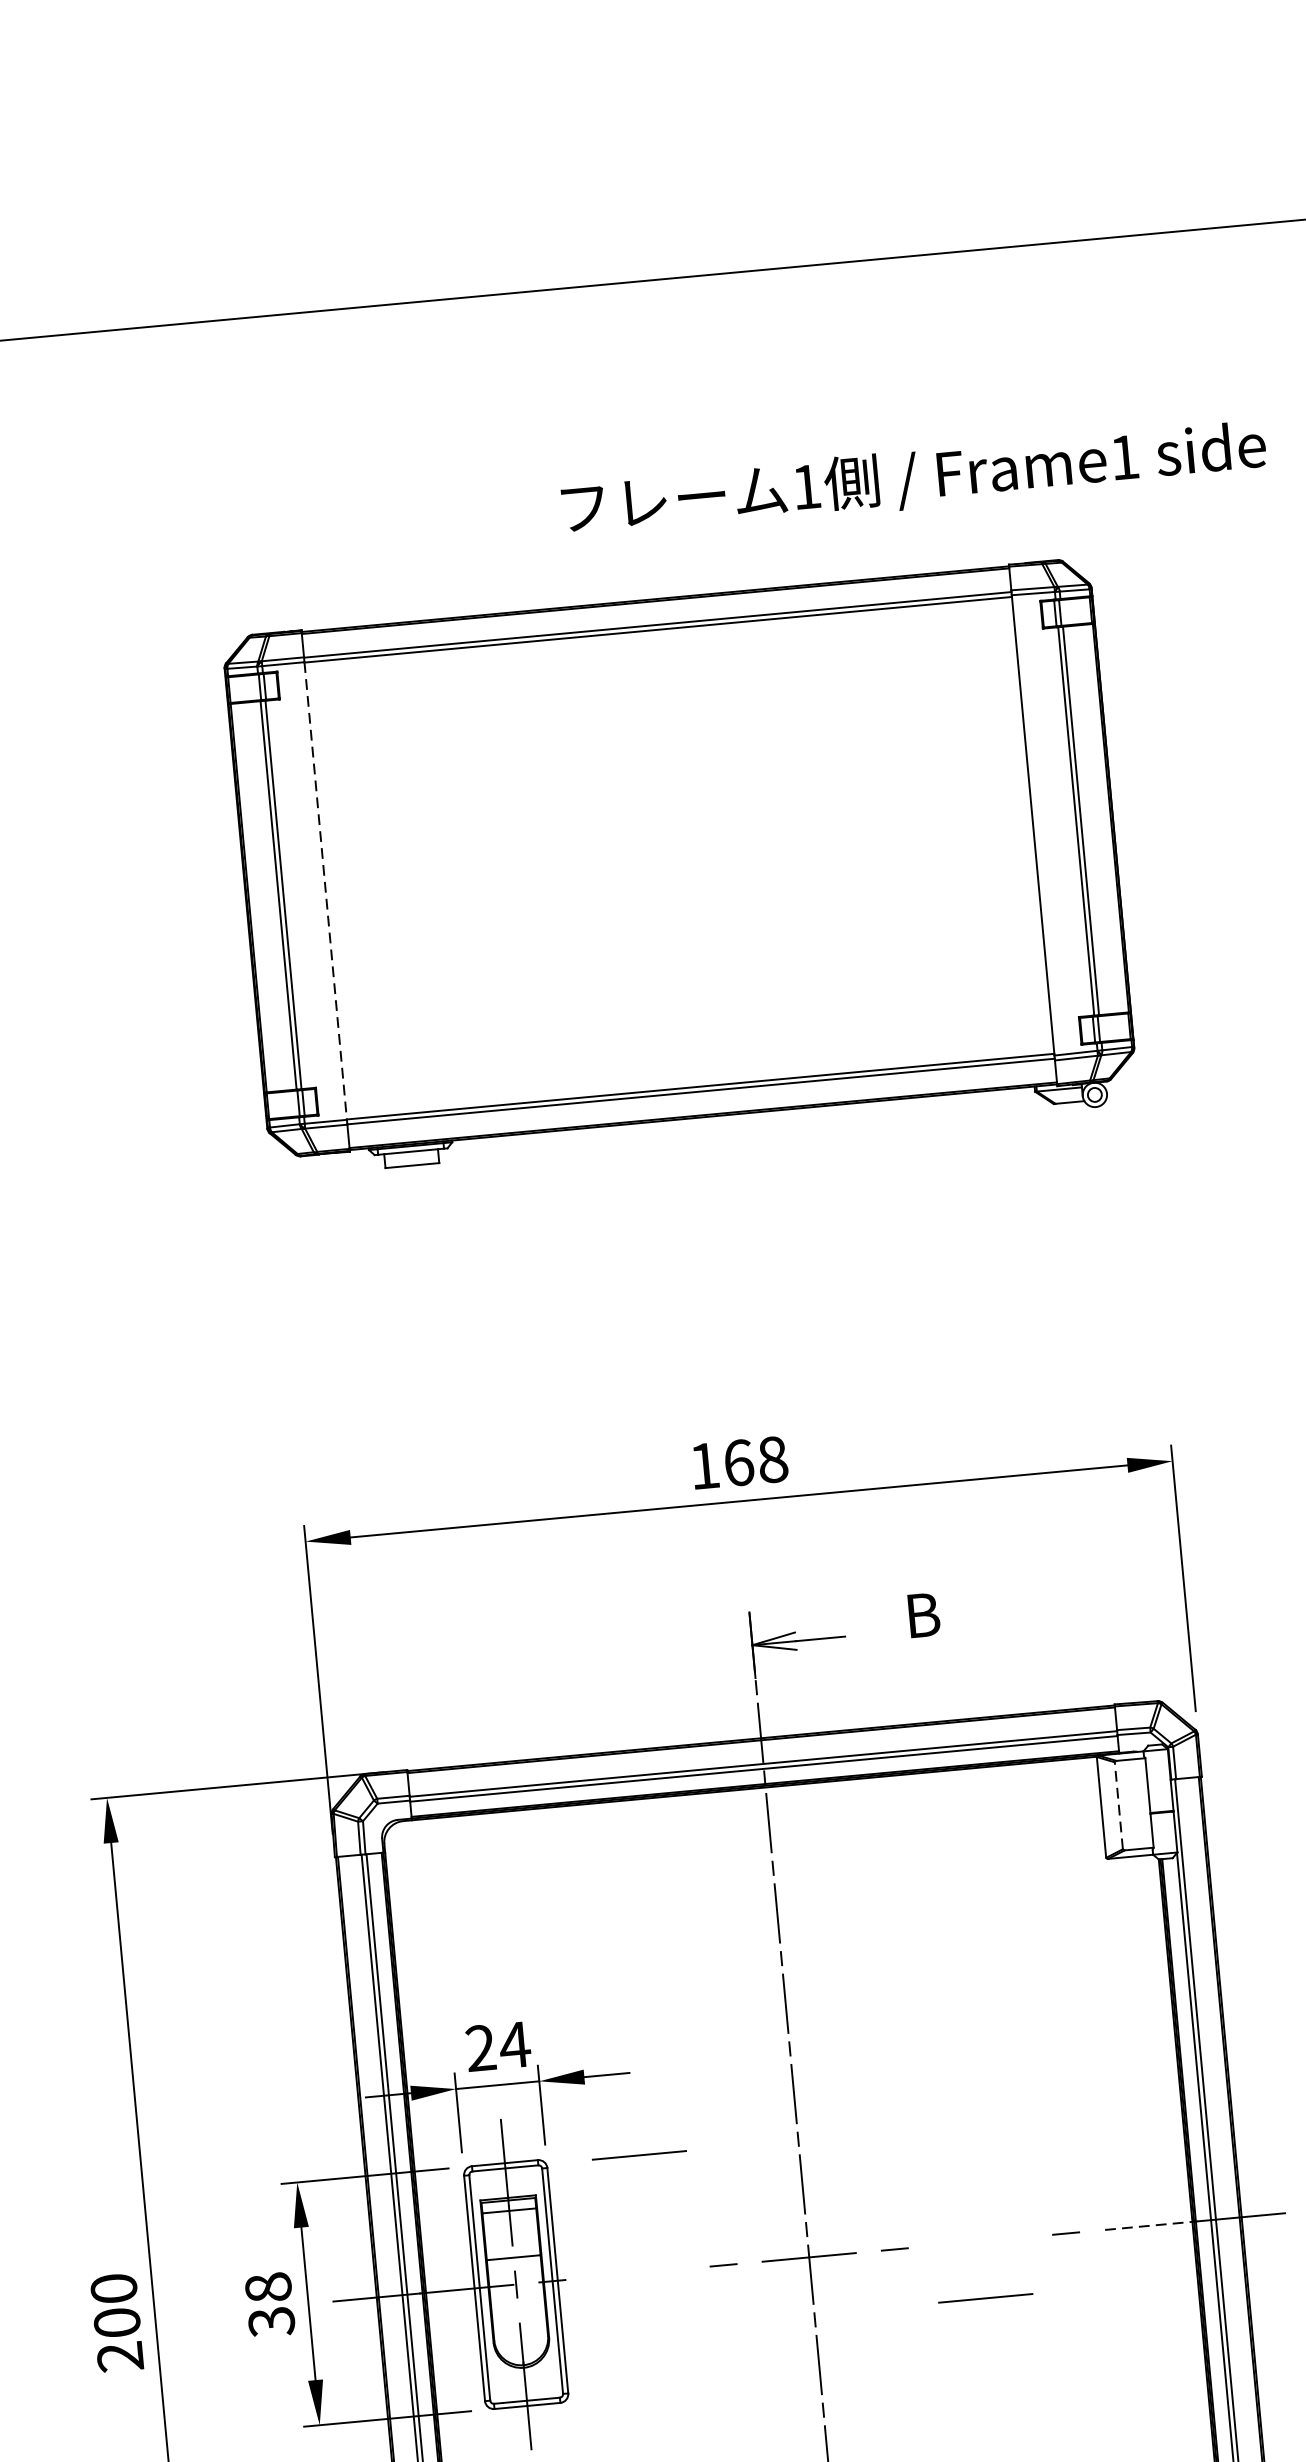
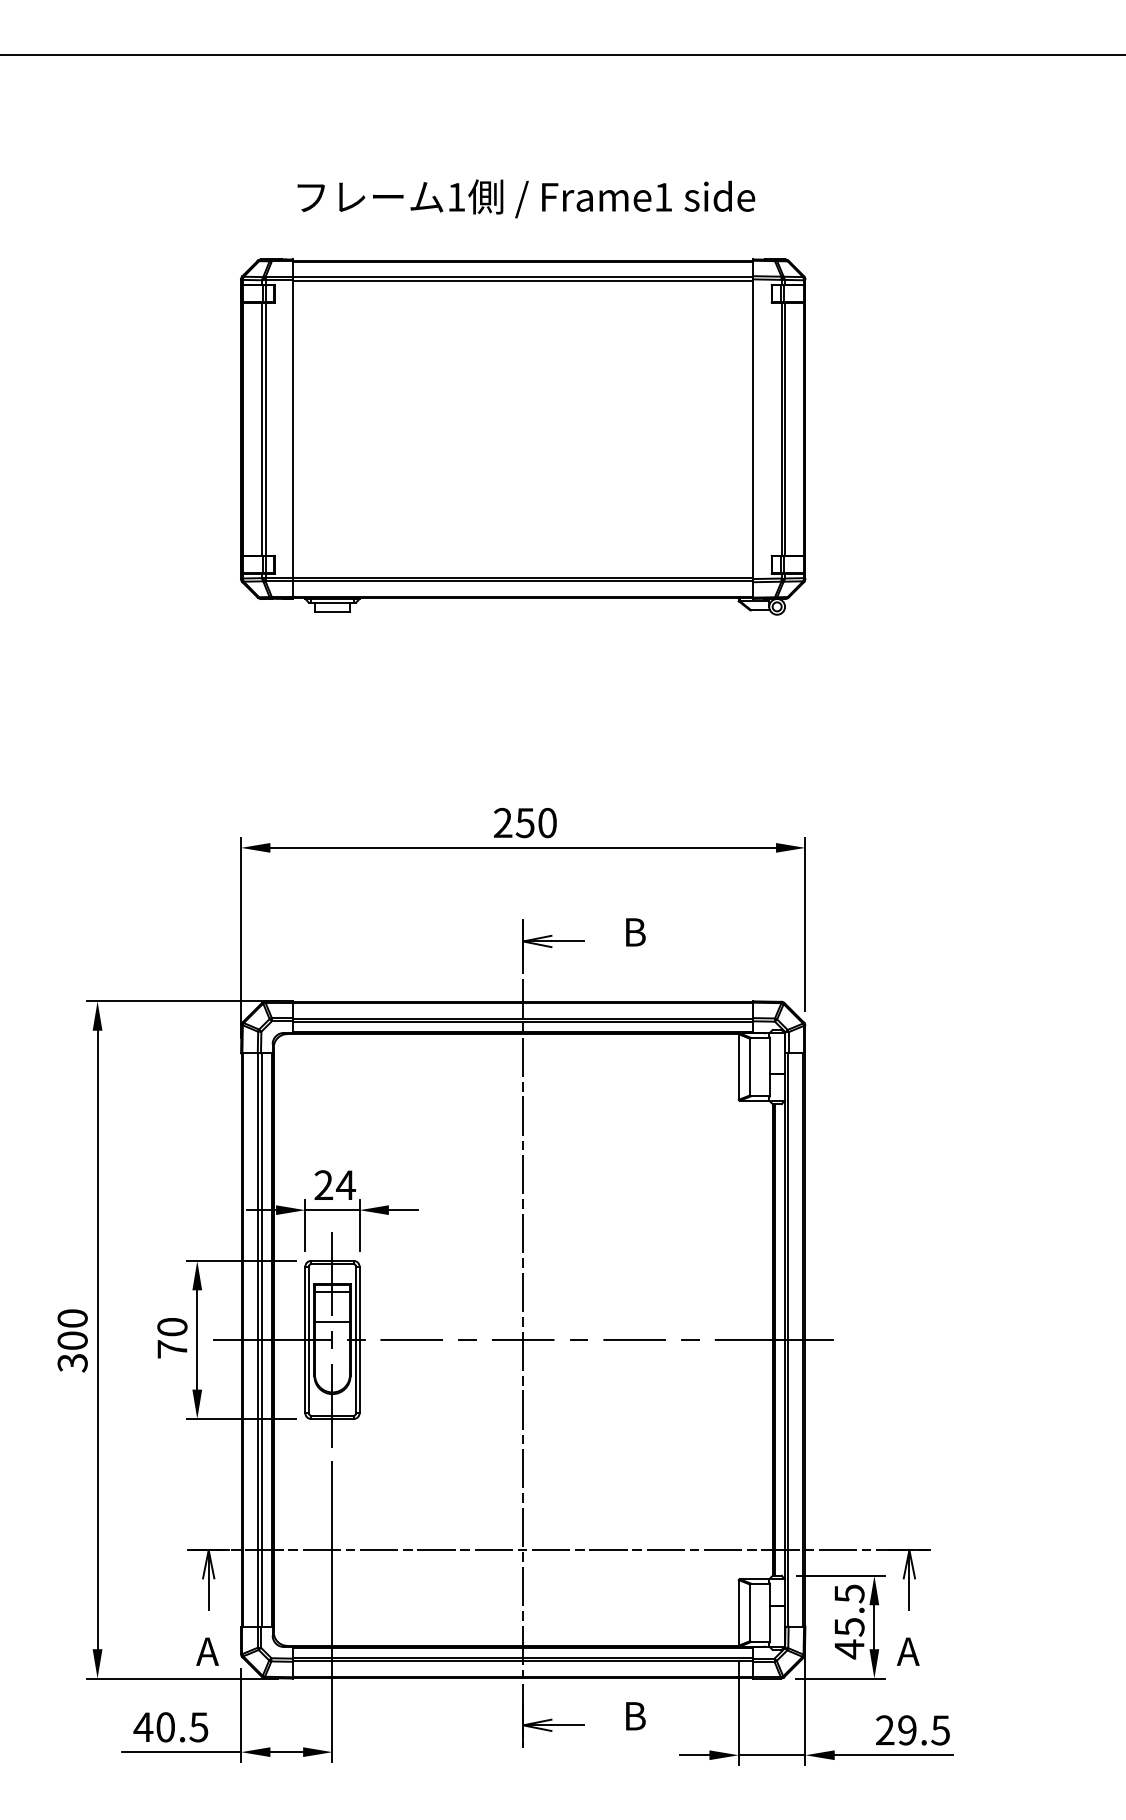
text: (914, 478) -> (526, 198), moved
line: (325, 891) -> (292, 429), dashed -> solid
text: (738, 1462) -> (525, 822), 168 -> 250
line: (1119, 1804) -> (750, 1066), dashed -> solid
line: (638, 2154) -> (411, 1339), moved
line: (1152, 2224) -> (746, 1339), dashed -> solid
line: (985, 2297) -> (634, 1339), moved
text: (270, 2303) -> (172, 1337), 38 -> 70
text: (119, 2356) -> (72, 1362), 200 -> 300

